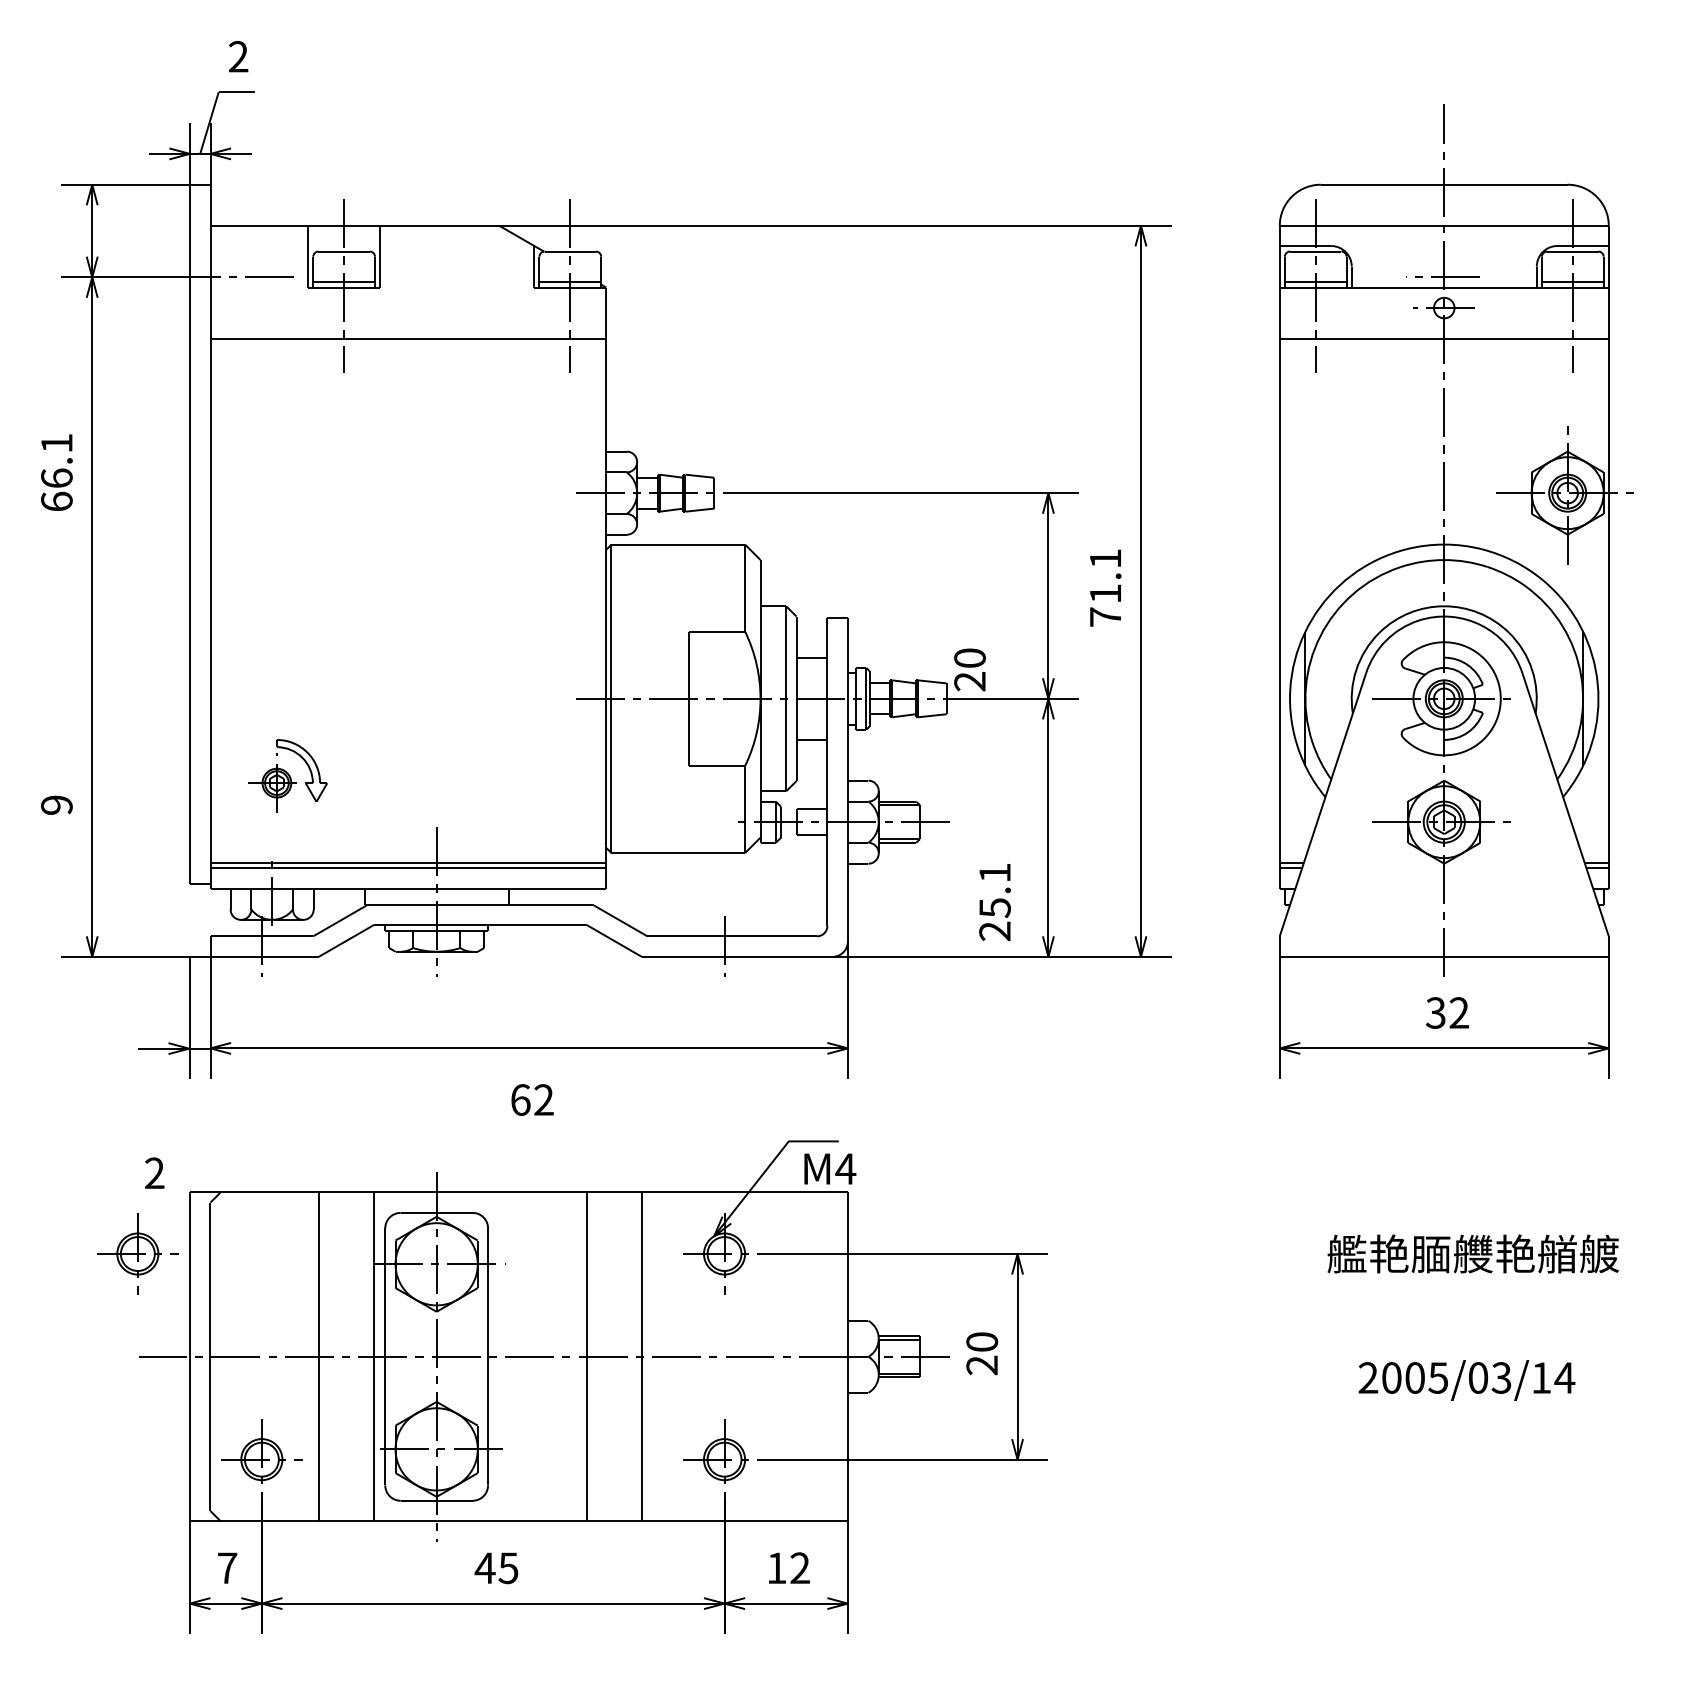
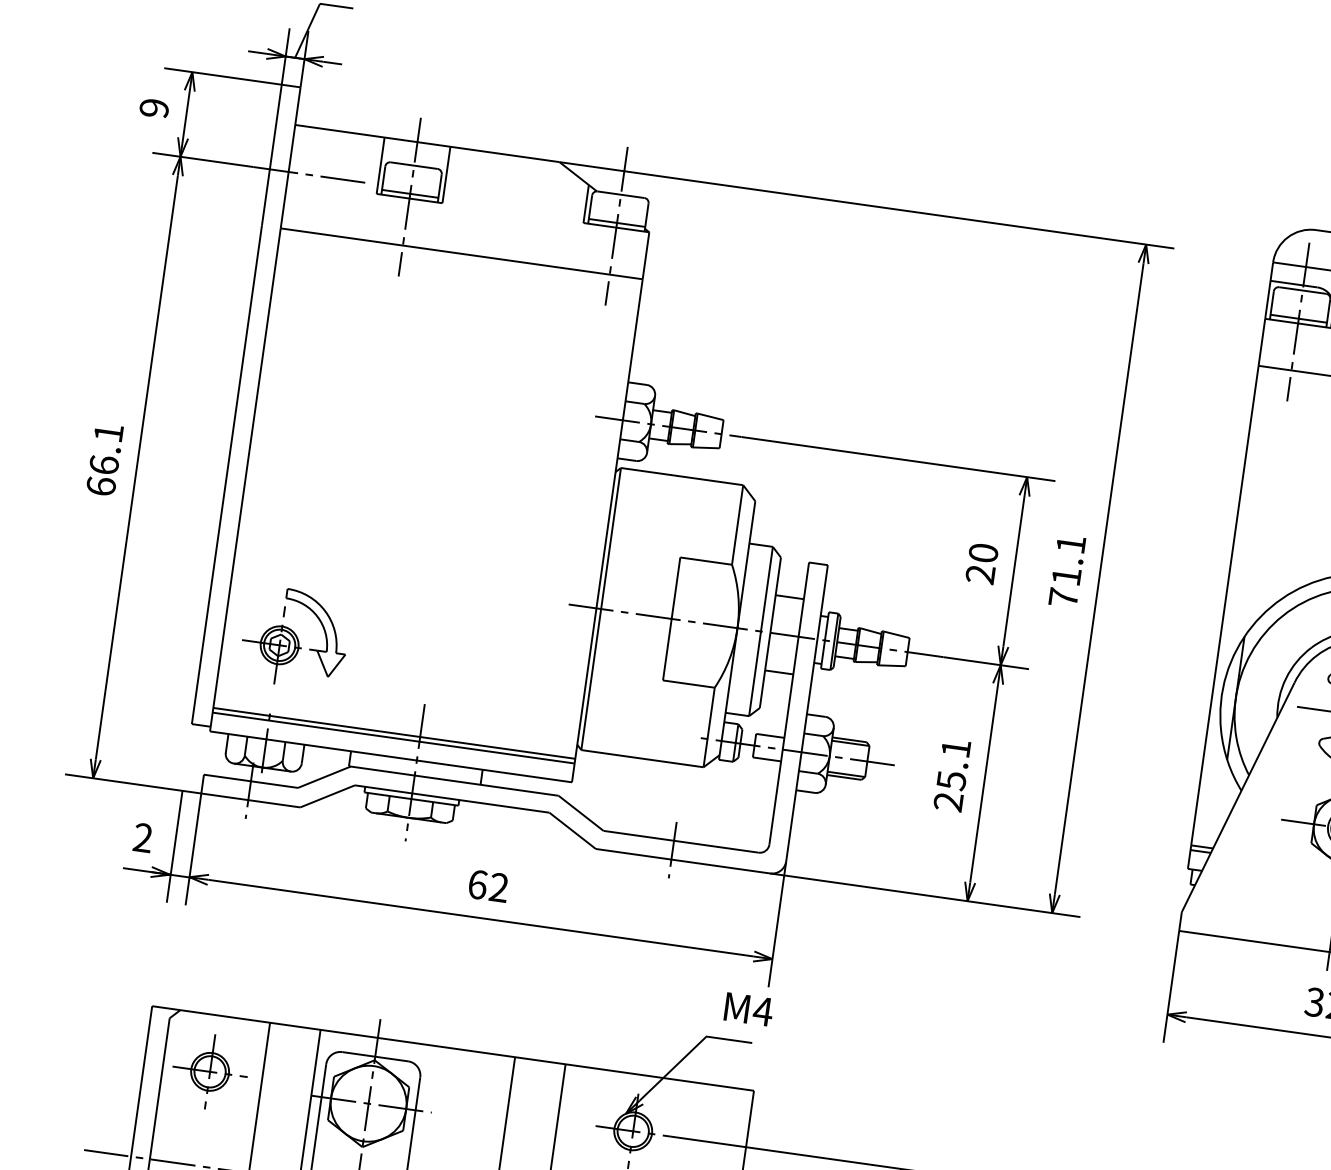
text: (56, 472) -> (104, 459), moved
text: (969, 669) -> (981, 563), moved
part: (287, 775) -> (295, 637), size x1.43
text: (56, 804) -> (154, 107), moved
text: (994, 902) -> (951, 775), moved
text: (532, 1099) -> (488, 885), moved
text: (830, 1168) -> (749, 1009), moved
text: (154, 1172) -> (142, 837), moved
part: (137, 1253) -> (209, 1071), moved

